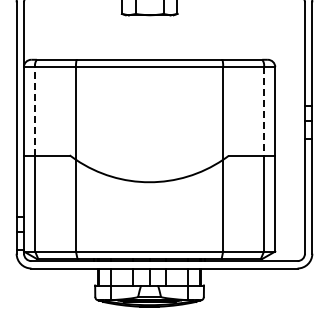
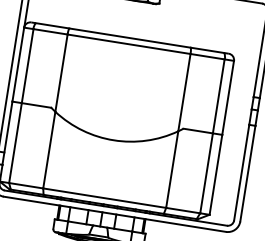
line: (35, 111) -> (27, 66), dashed -> solid
line: (264, 112) -> (219, 97), dashed -> solid

